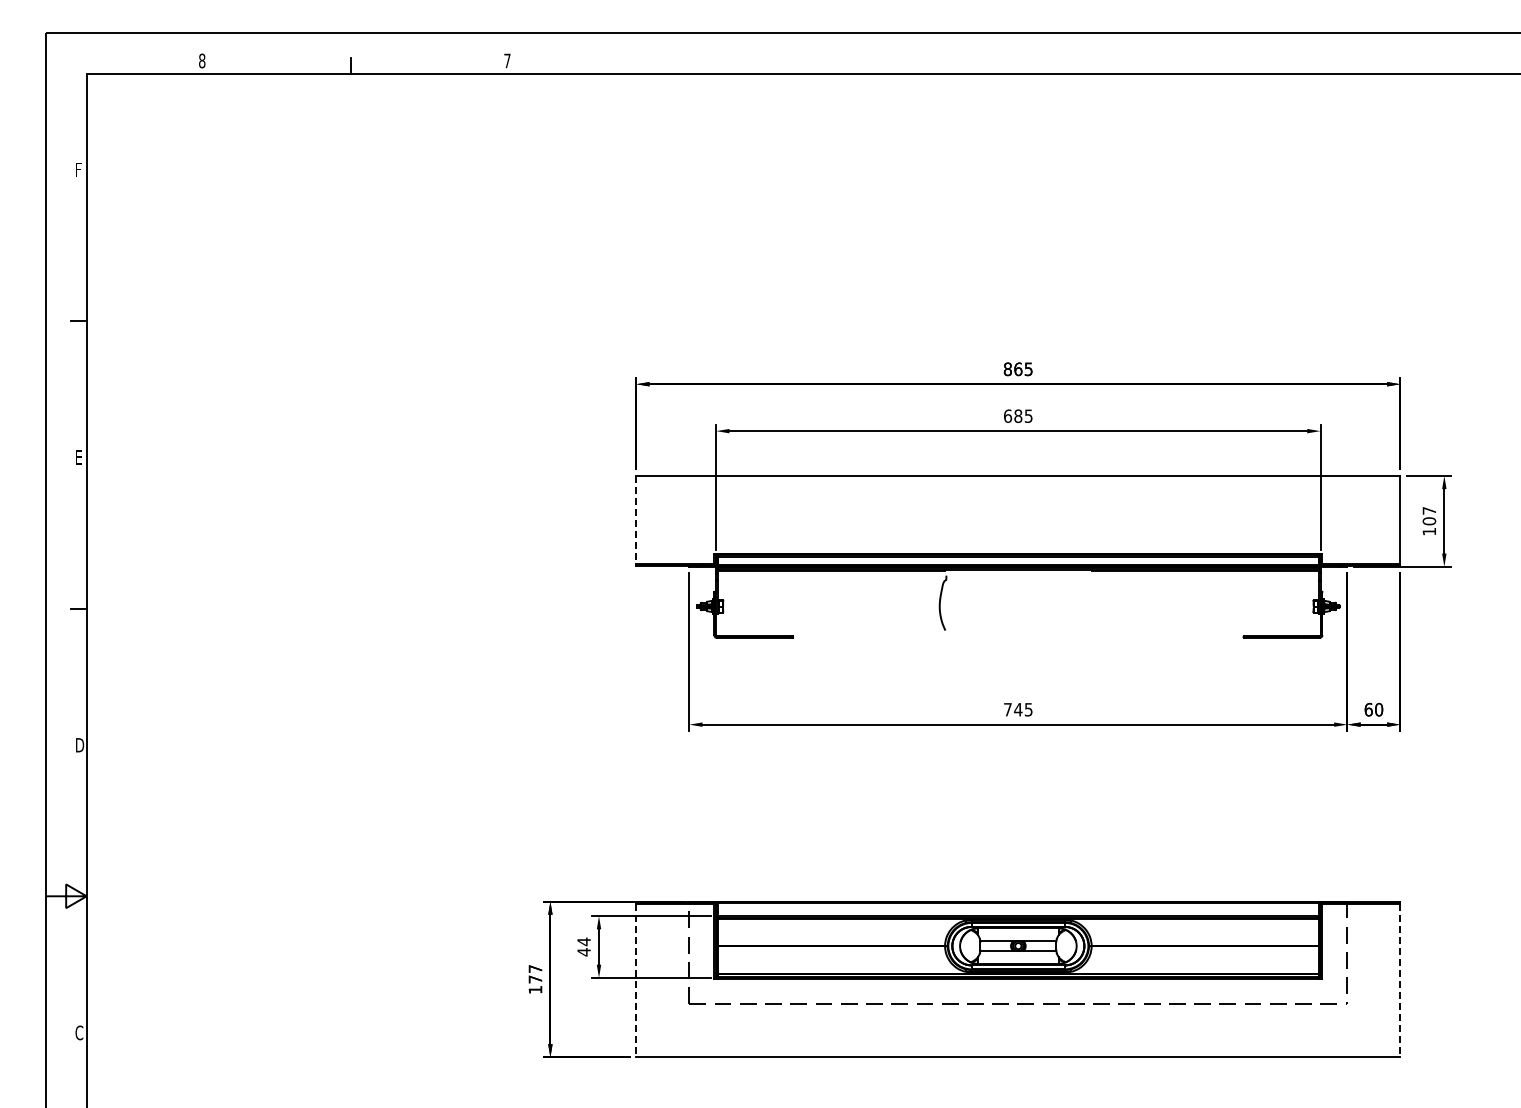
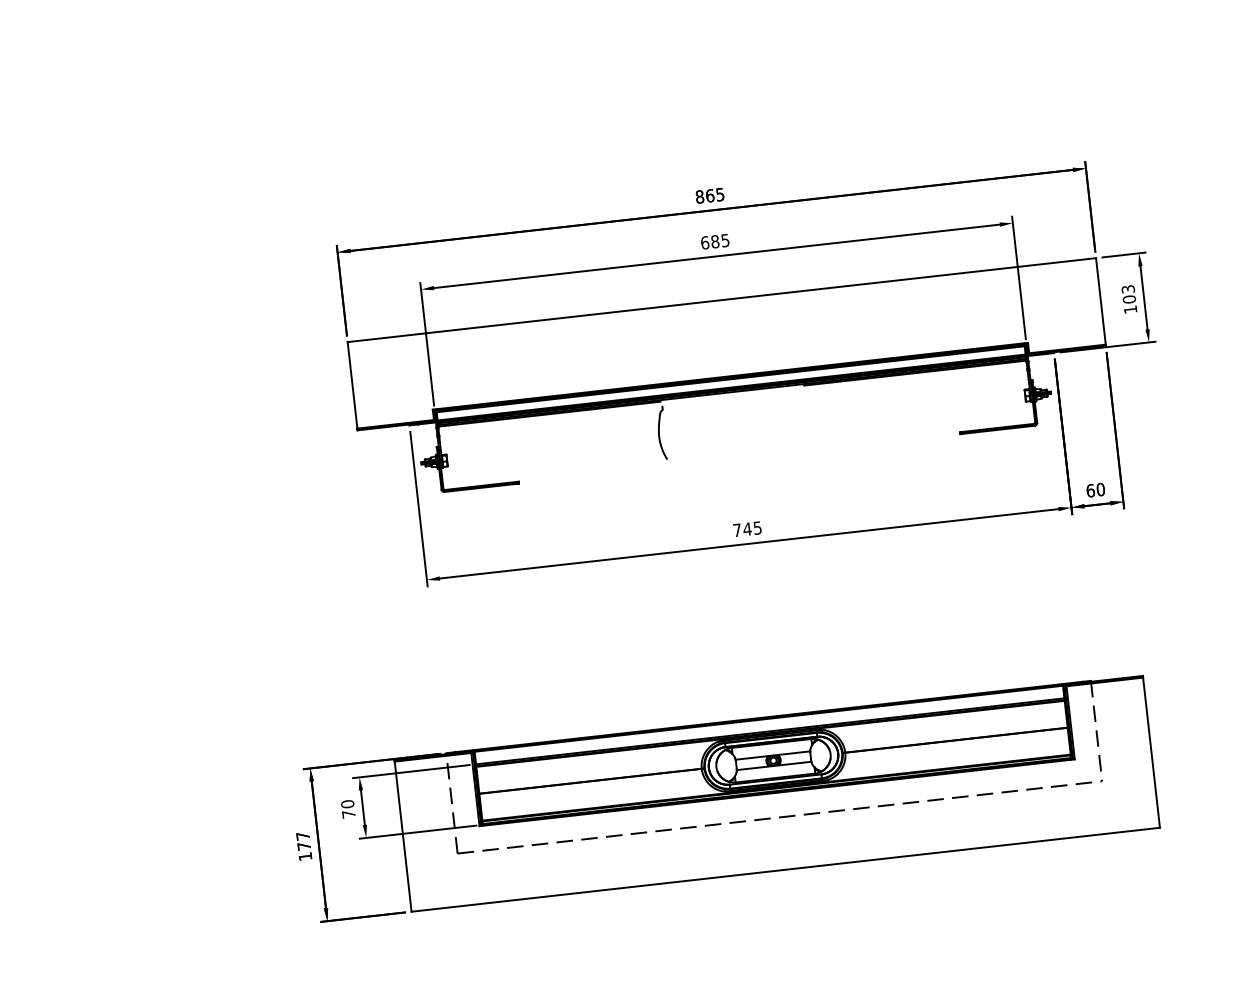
text: (1429, 510) -> (1128, 288), 107 -> 103
line: (636, 520) -> (352, 385), dashed -> solid
text: (583, 946) -> (347, 808), 44 -> 70
line: (636, 980) -> (403, 836), dashed -> solid
line: (1400, 980) -> (1151, 752), dashed -> solid

